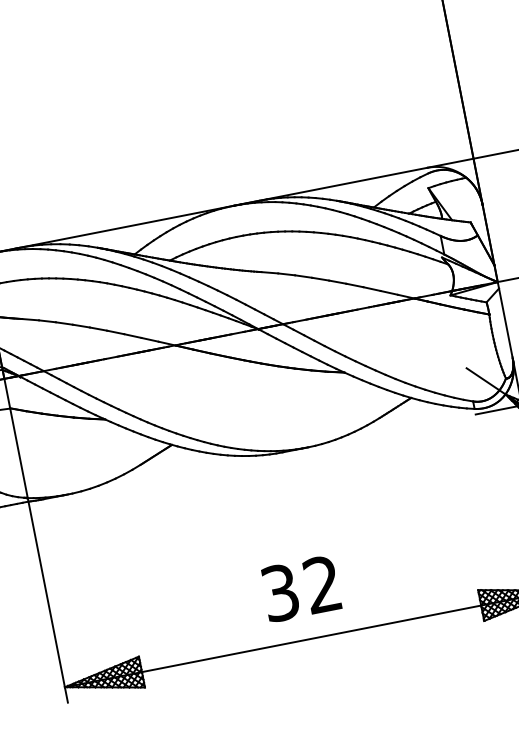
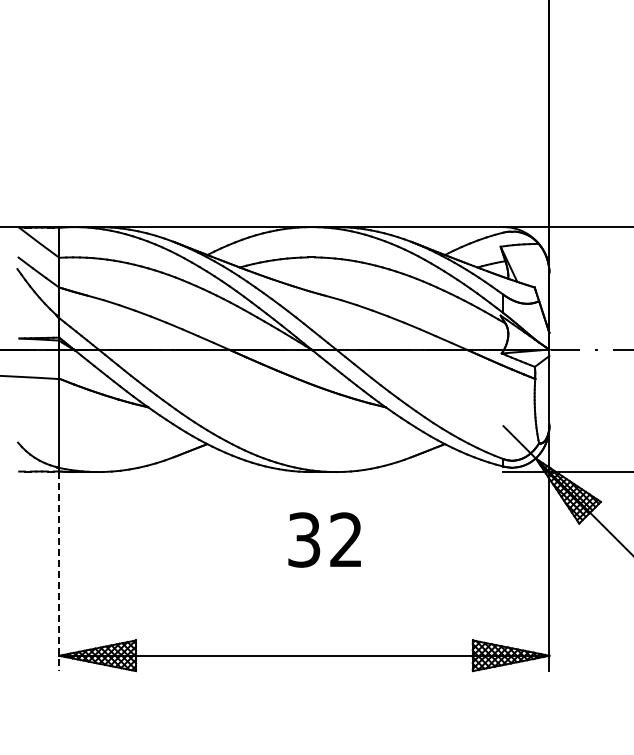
text: (300, 588) -> (324, 539), moved
line: (48, 602) -> (59, 571), solid -> dashed

